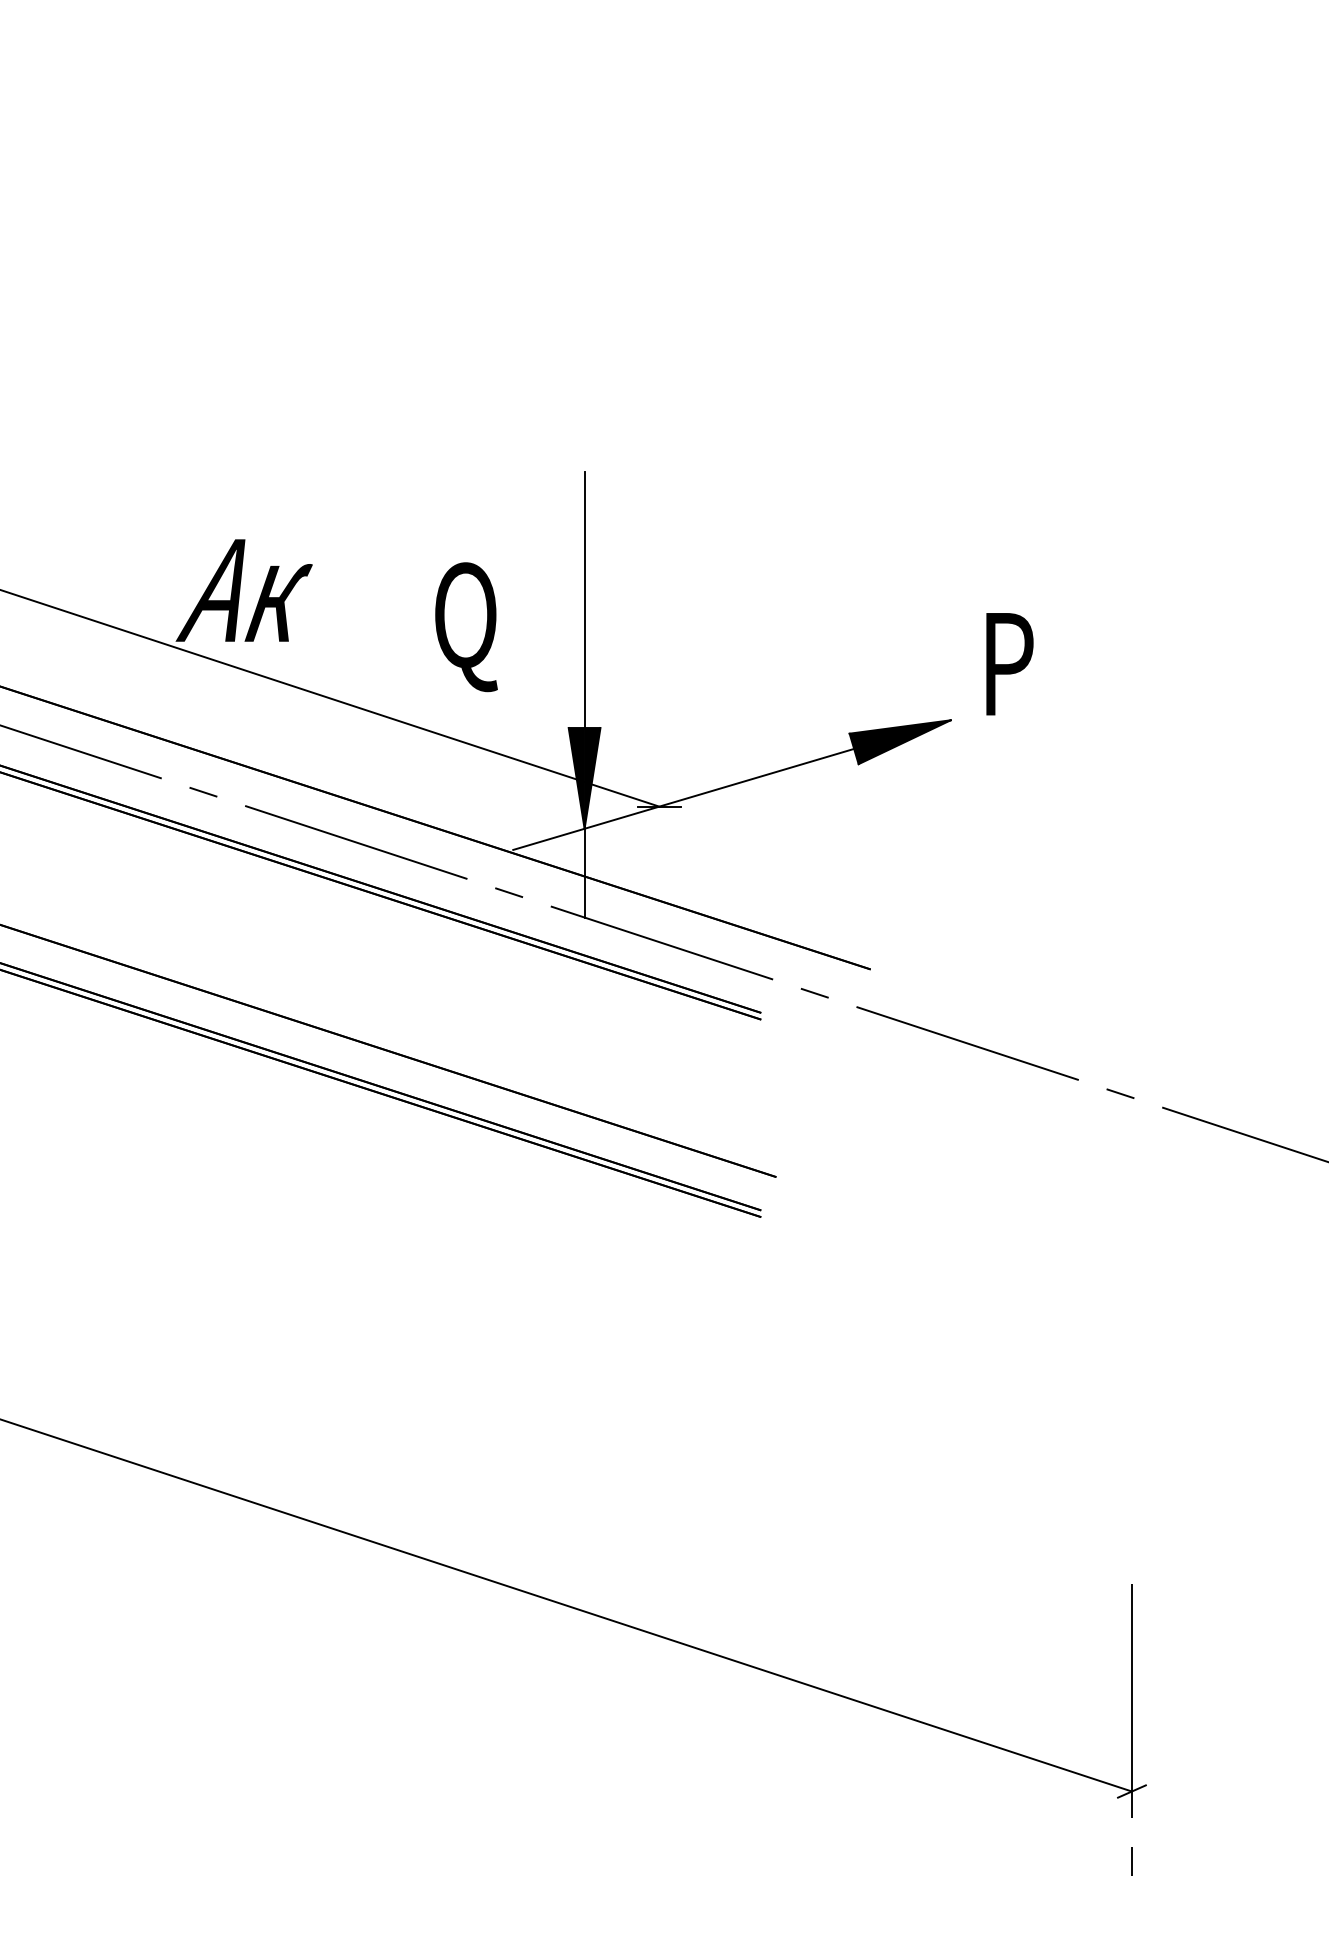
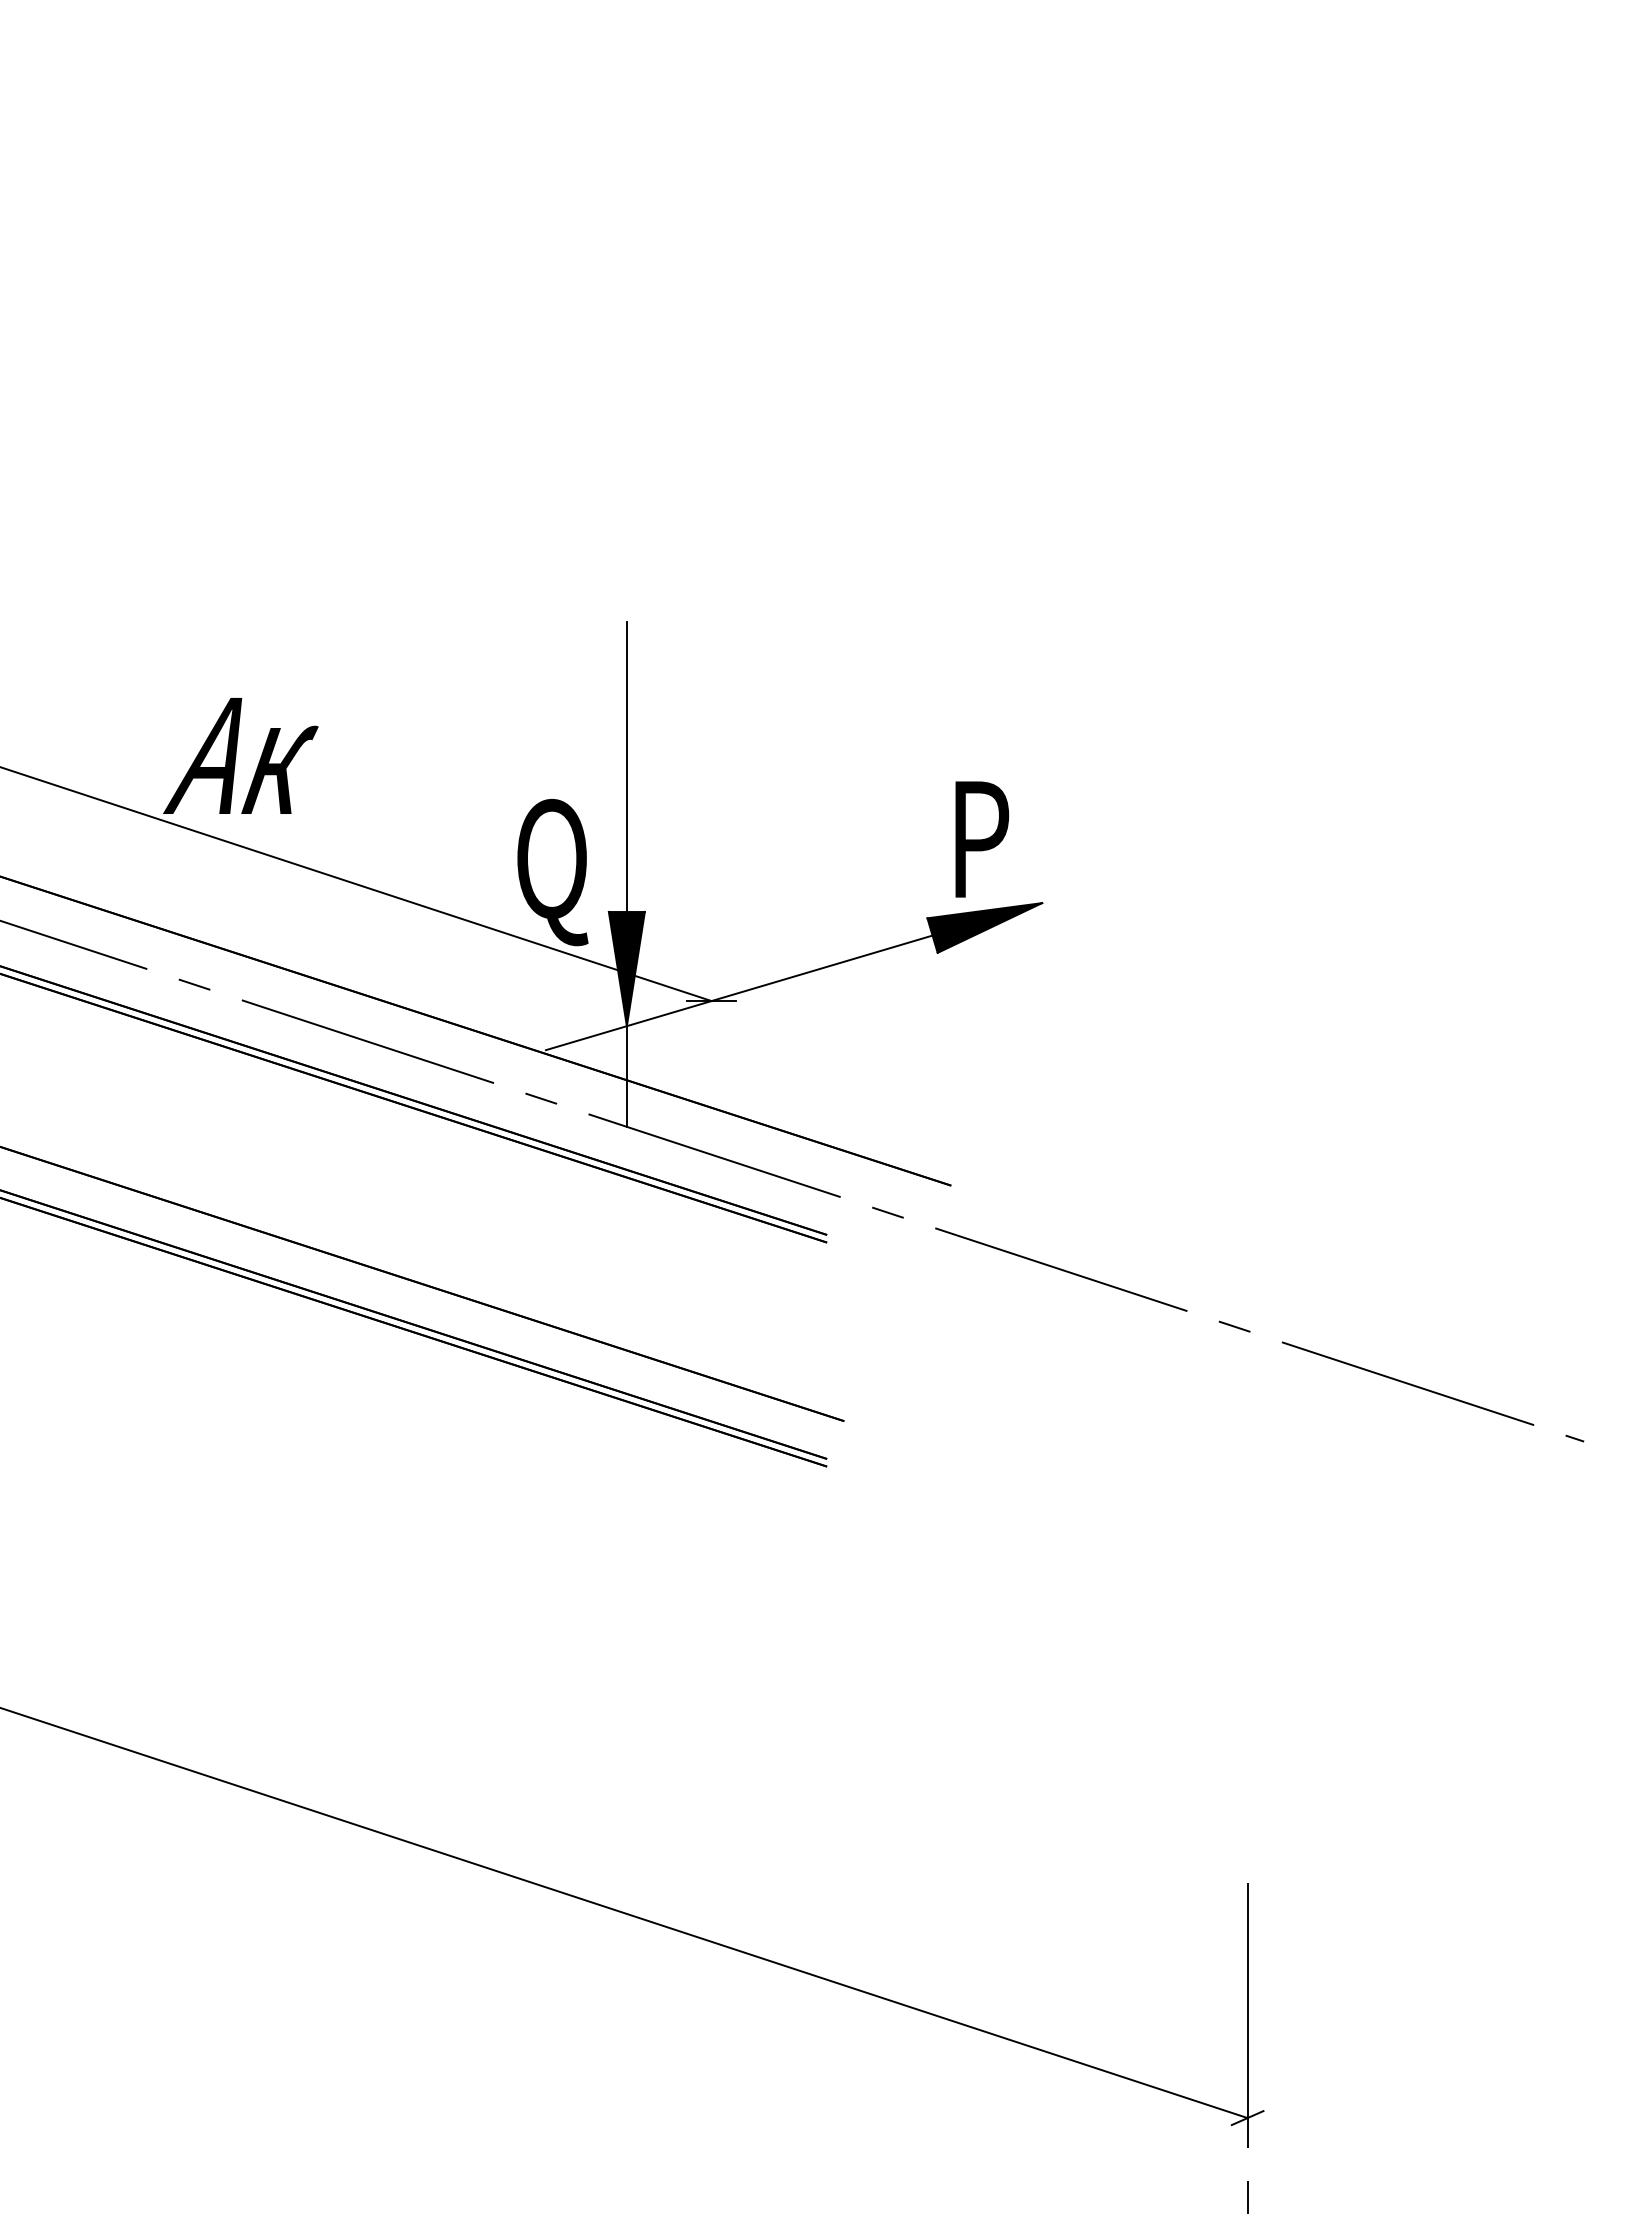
text: (466, 627) -> (552, 872), moved
text: (1010, 664) -> (982, 839), moved

